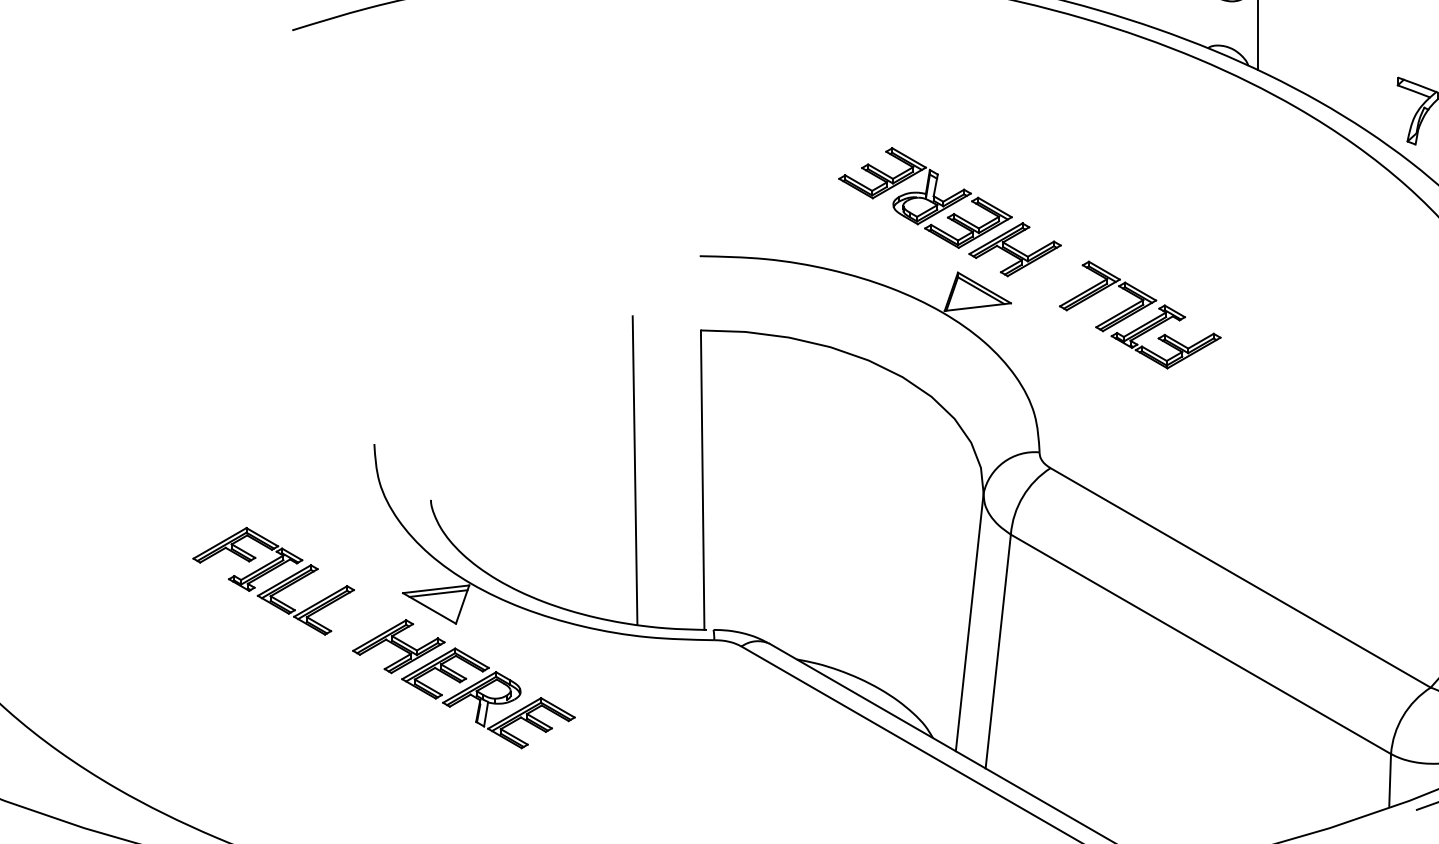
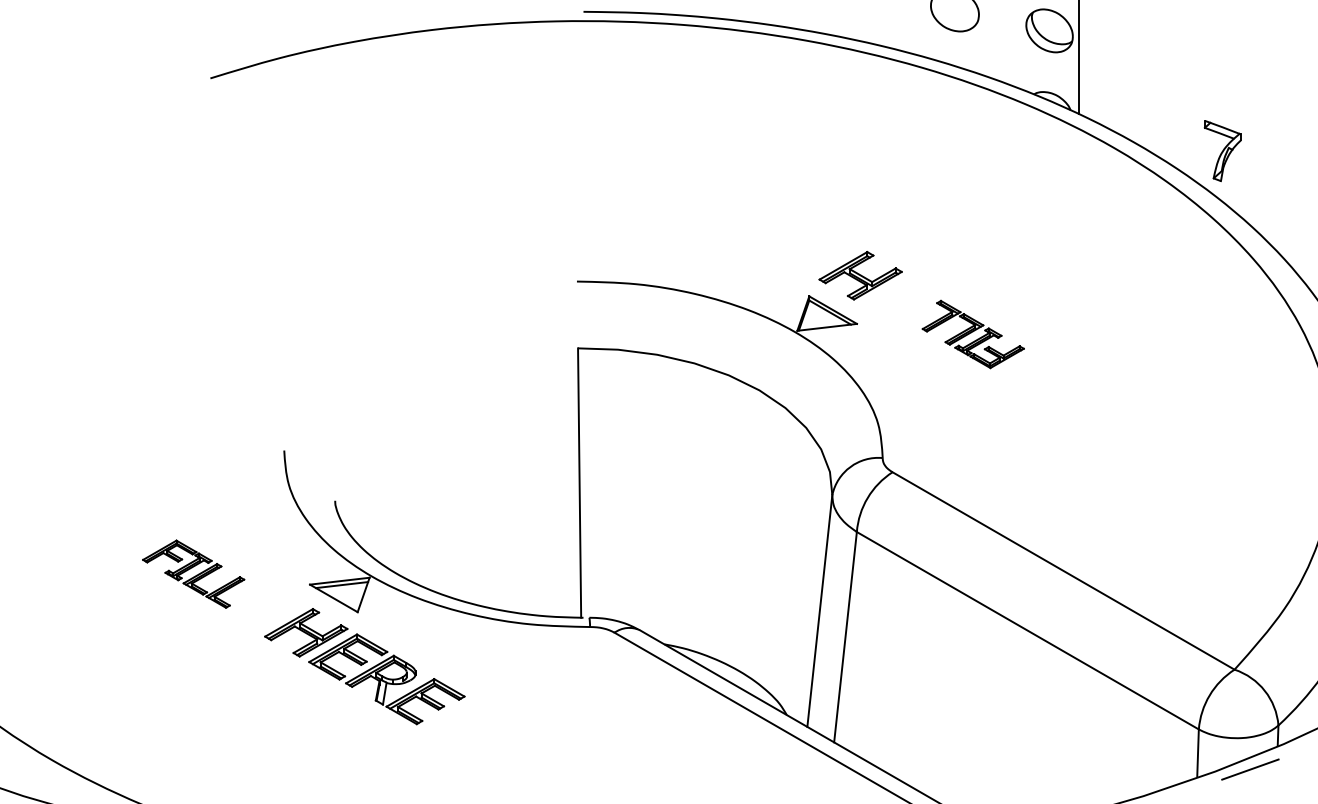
part: (924, 198) -> (779, 229), removed
part: (1140, 315) -> (973, 334), size x0.7
line: (634, 470) -> (518, 474), removed
part: (273, 581) -> (193, 574), size x0.7

